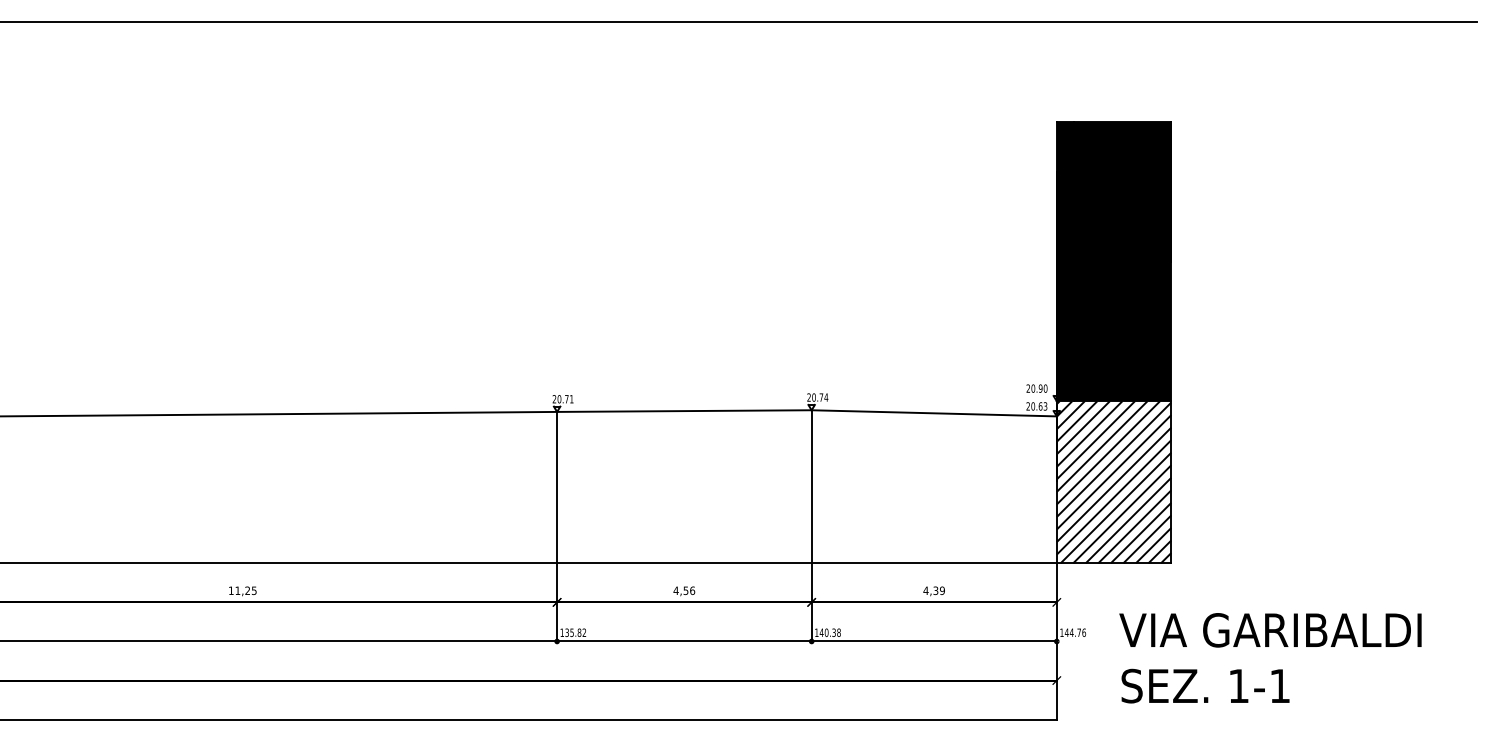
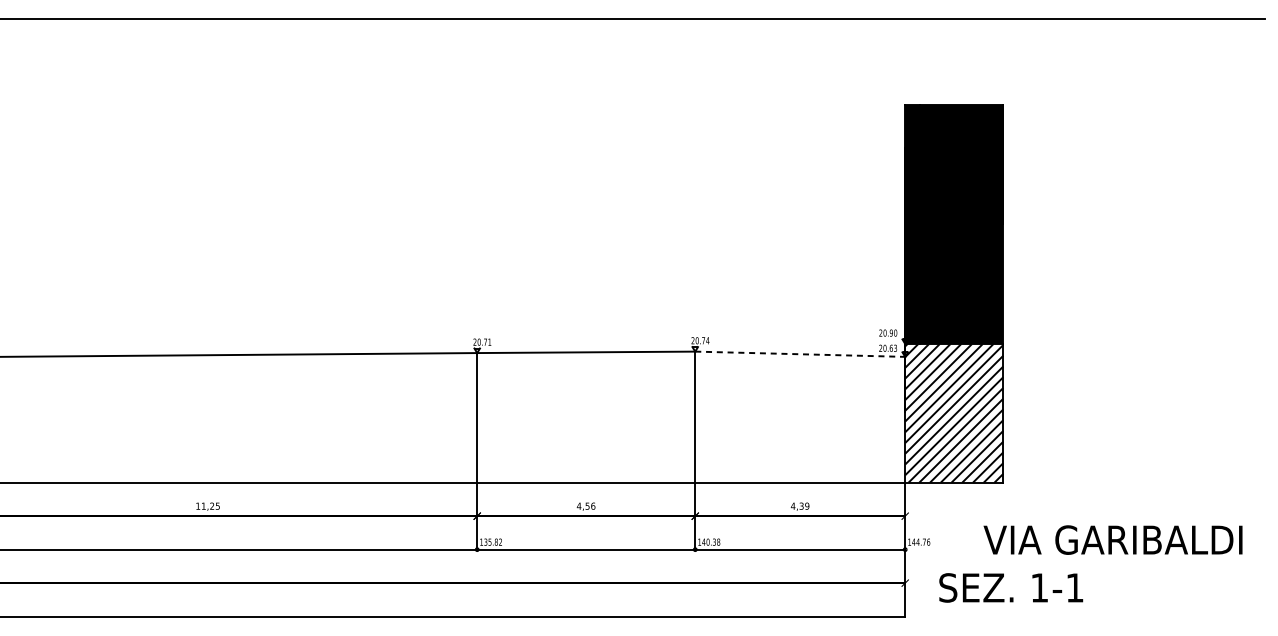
line: (934, 413) -> (800, 354), solid -> dashed
text: (1270, 630) -> (1113, 540), moved
text: (1205, 685) -> (1011, 587), moved

